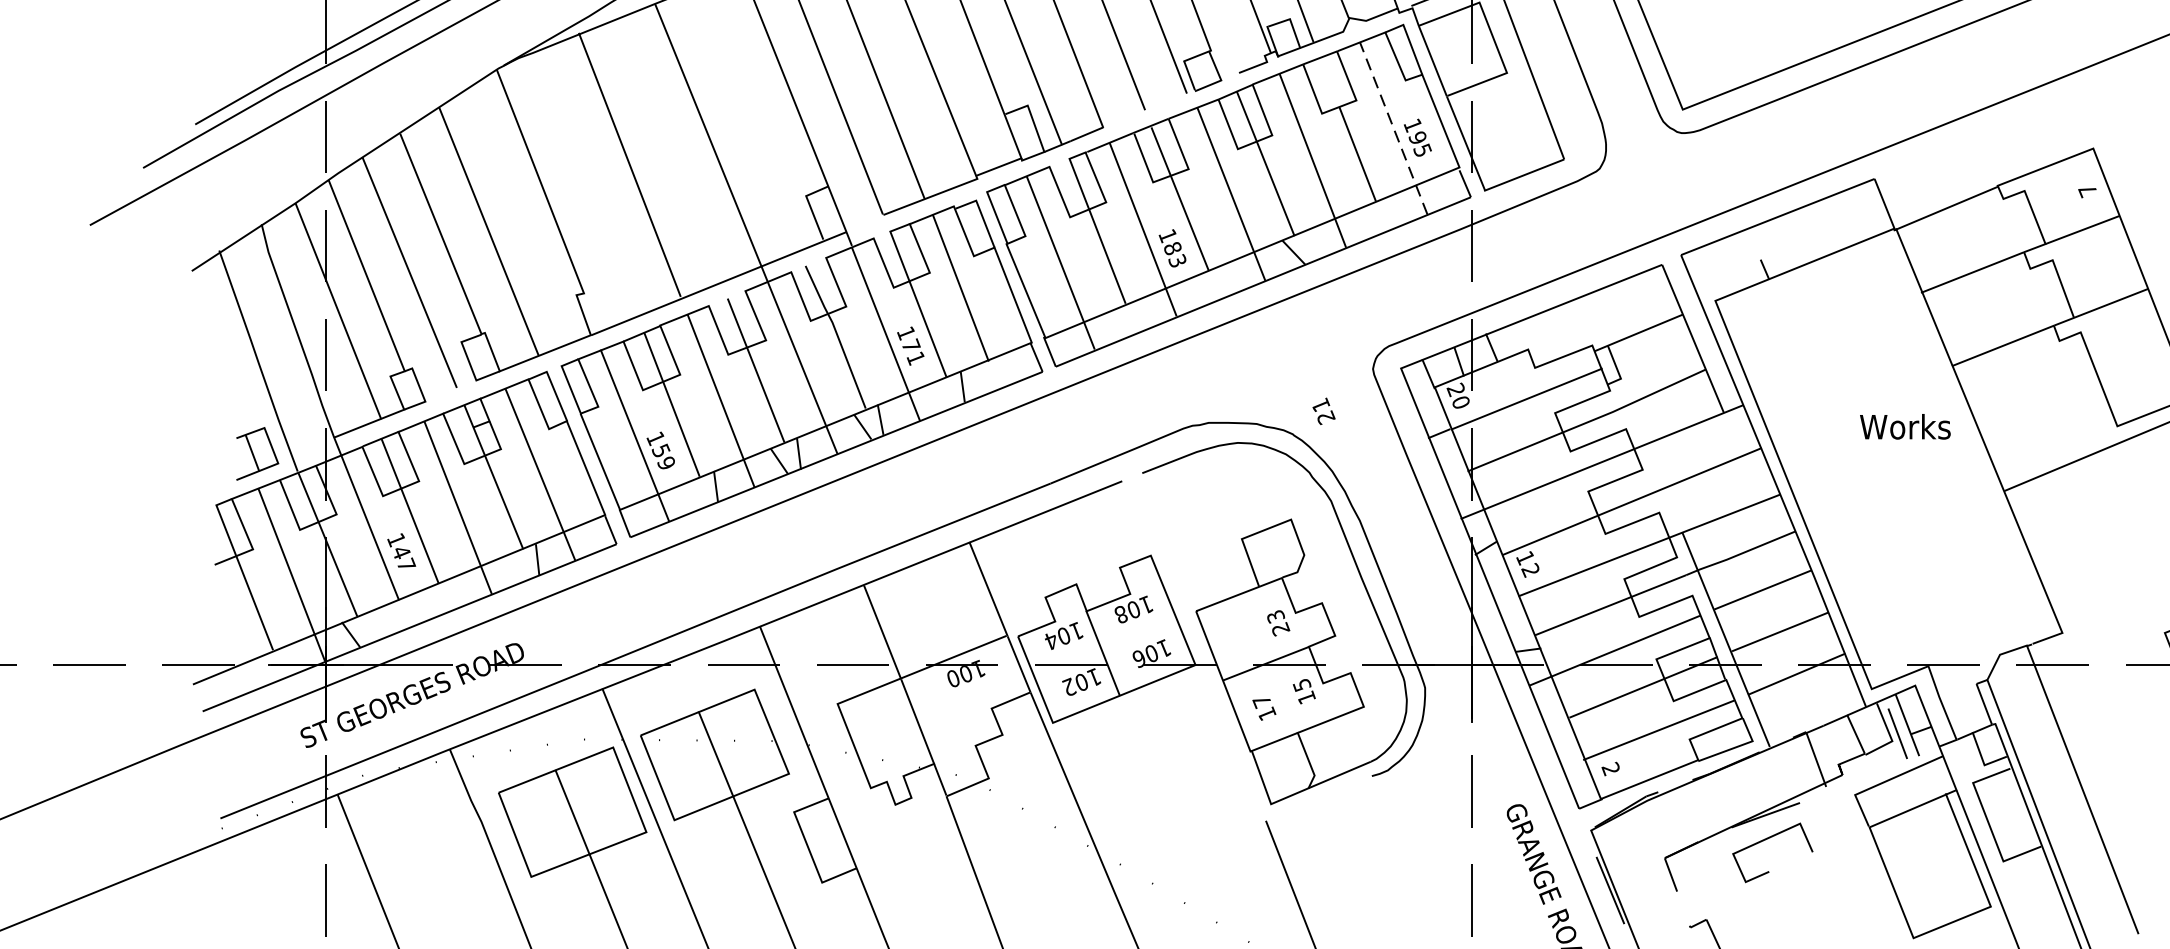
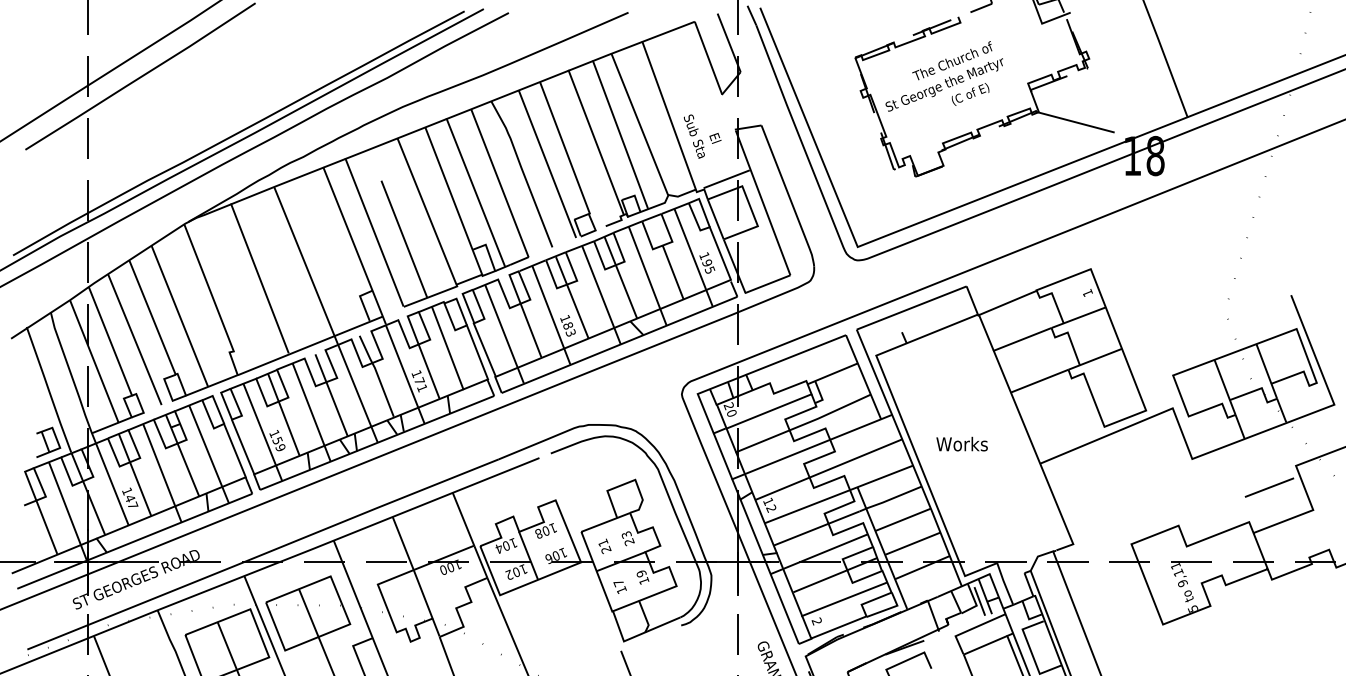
line: (1393, 128) -> (693, 257), dashed -> solid
text: (2087, 191) -> (1087, 293), 7 -> 1
text: (1323, 411) -> (604, 546), moved
text: (1904, 425) -> (961, 443), moved
text: (1301, 684) -> (641, 573), 15 -> 19

